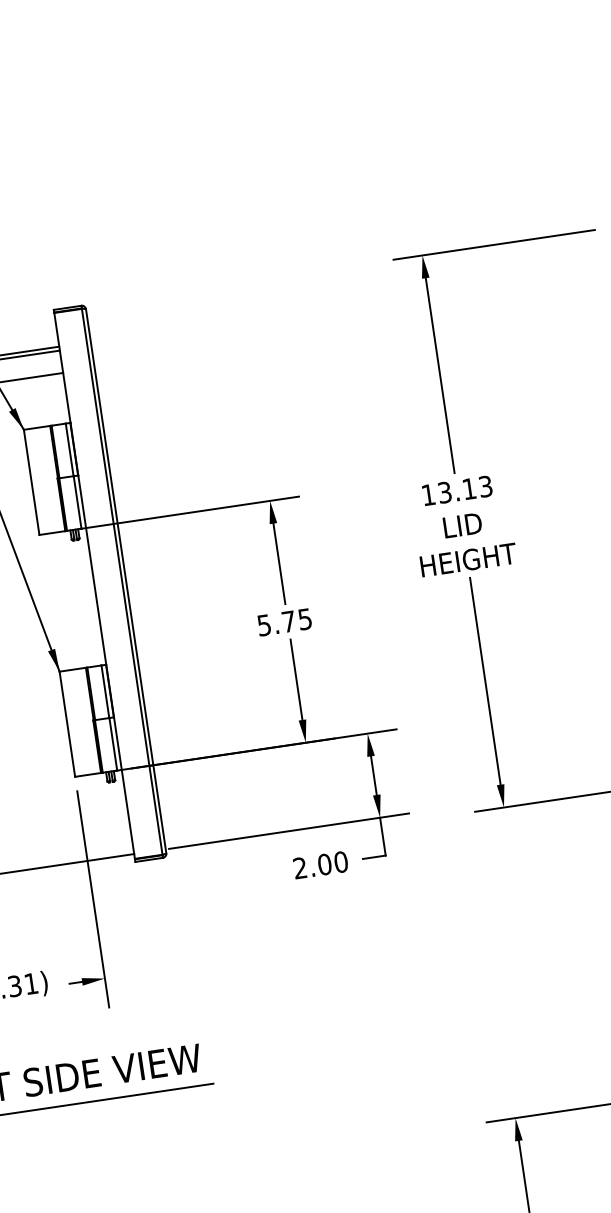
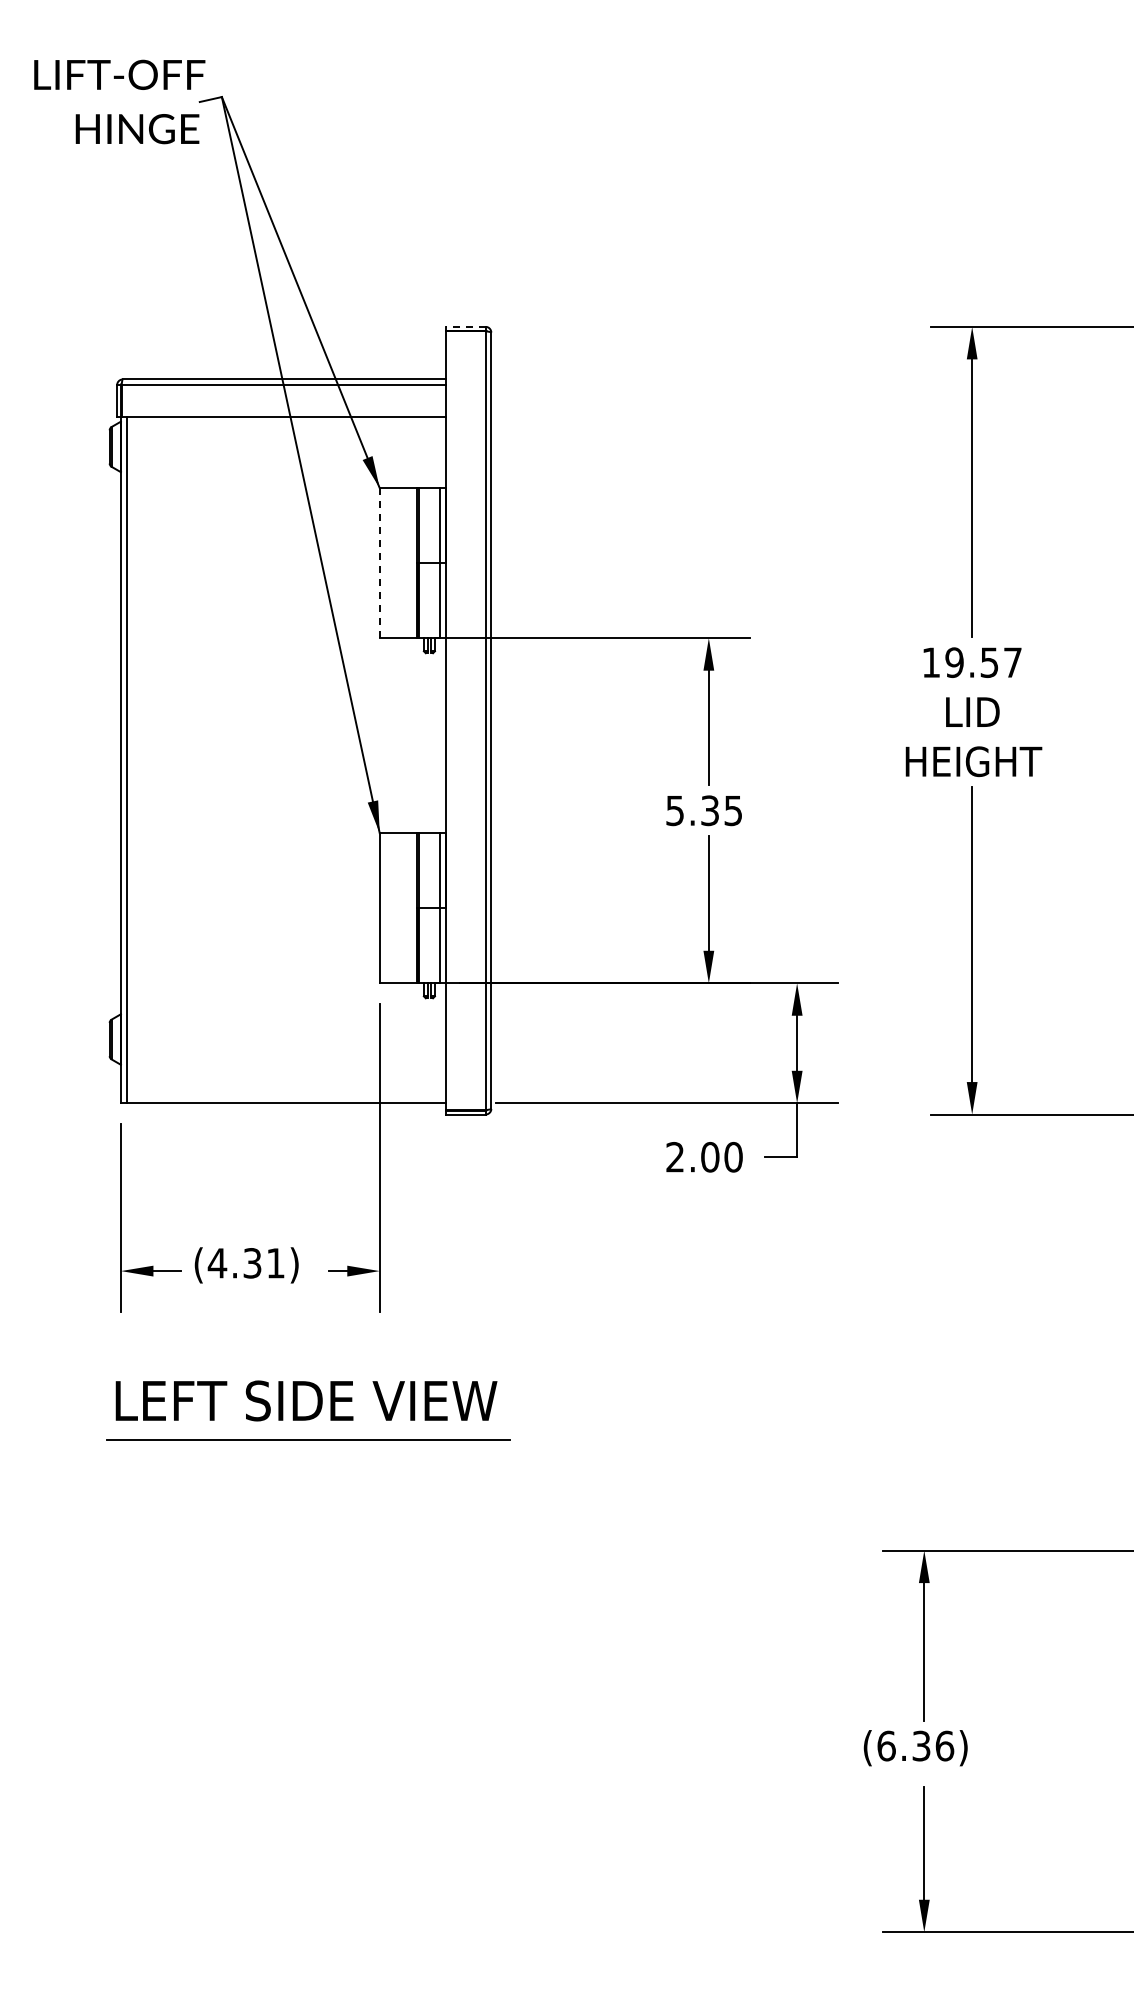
line: (67, 307) -> (466, 326), solid -> dashed
line: (31, 481) -> (379, 562), solid -> dashed
text: (465, 489) -> (983, 662), 13.13 -> 19.57
text: (288, 621) -> (709, 810), 5.75 -> 5.35

